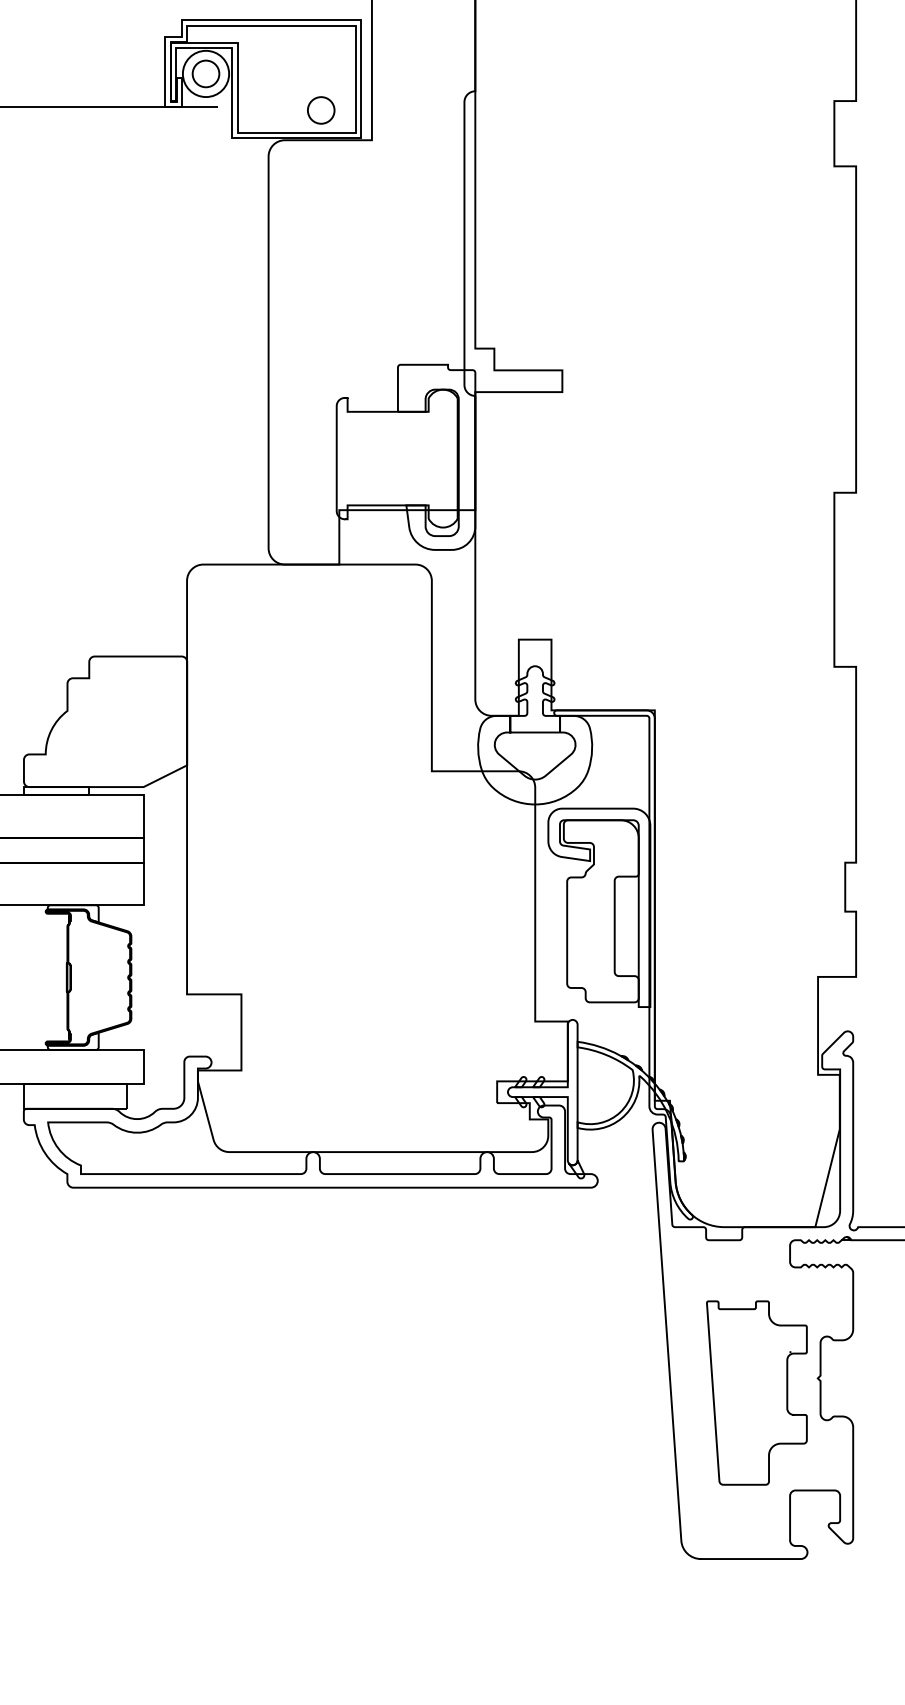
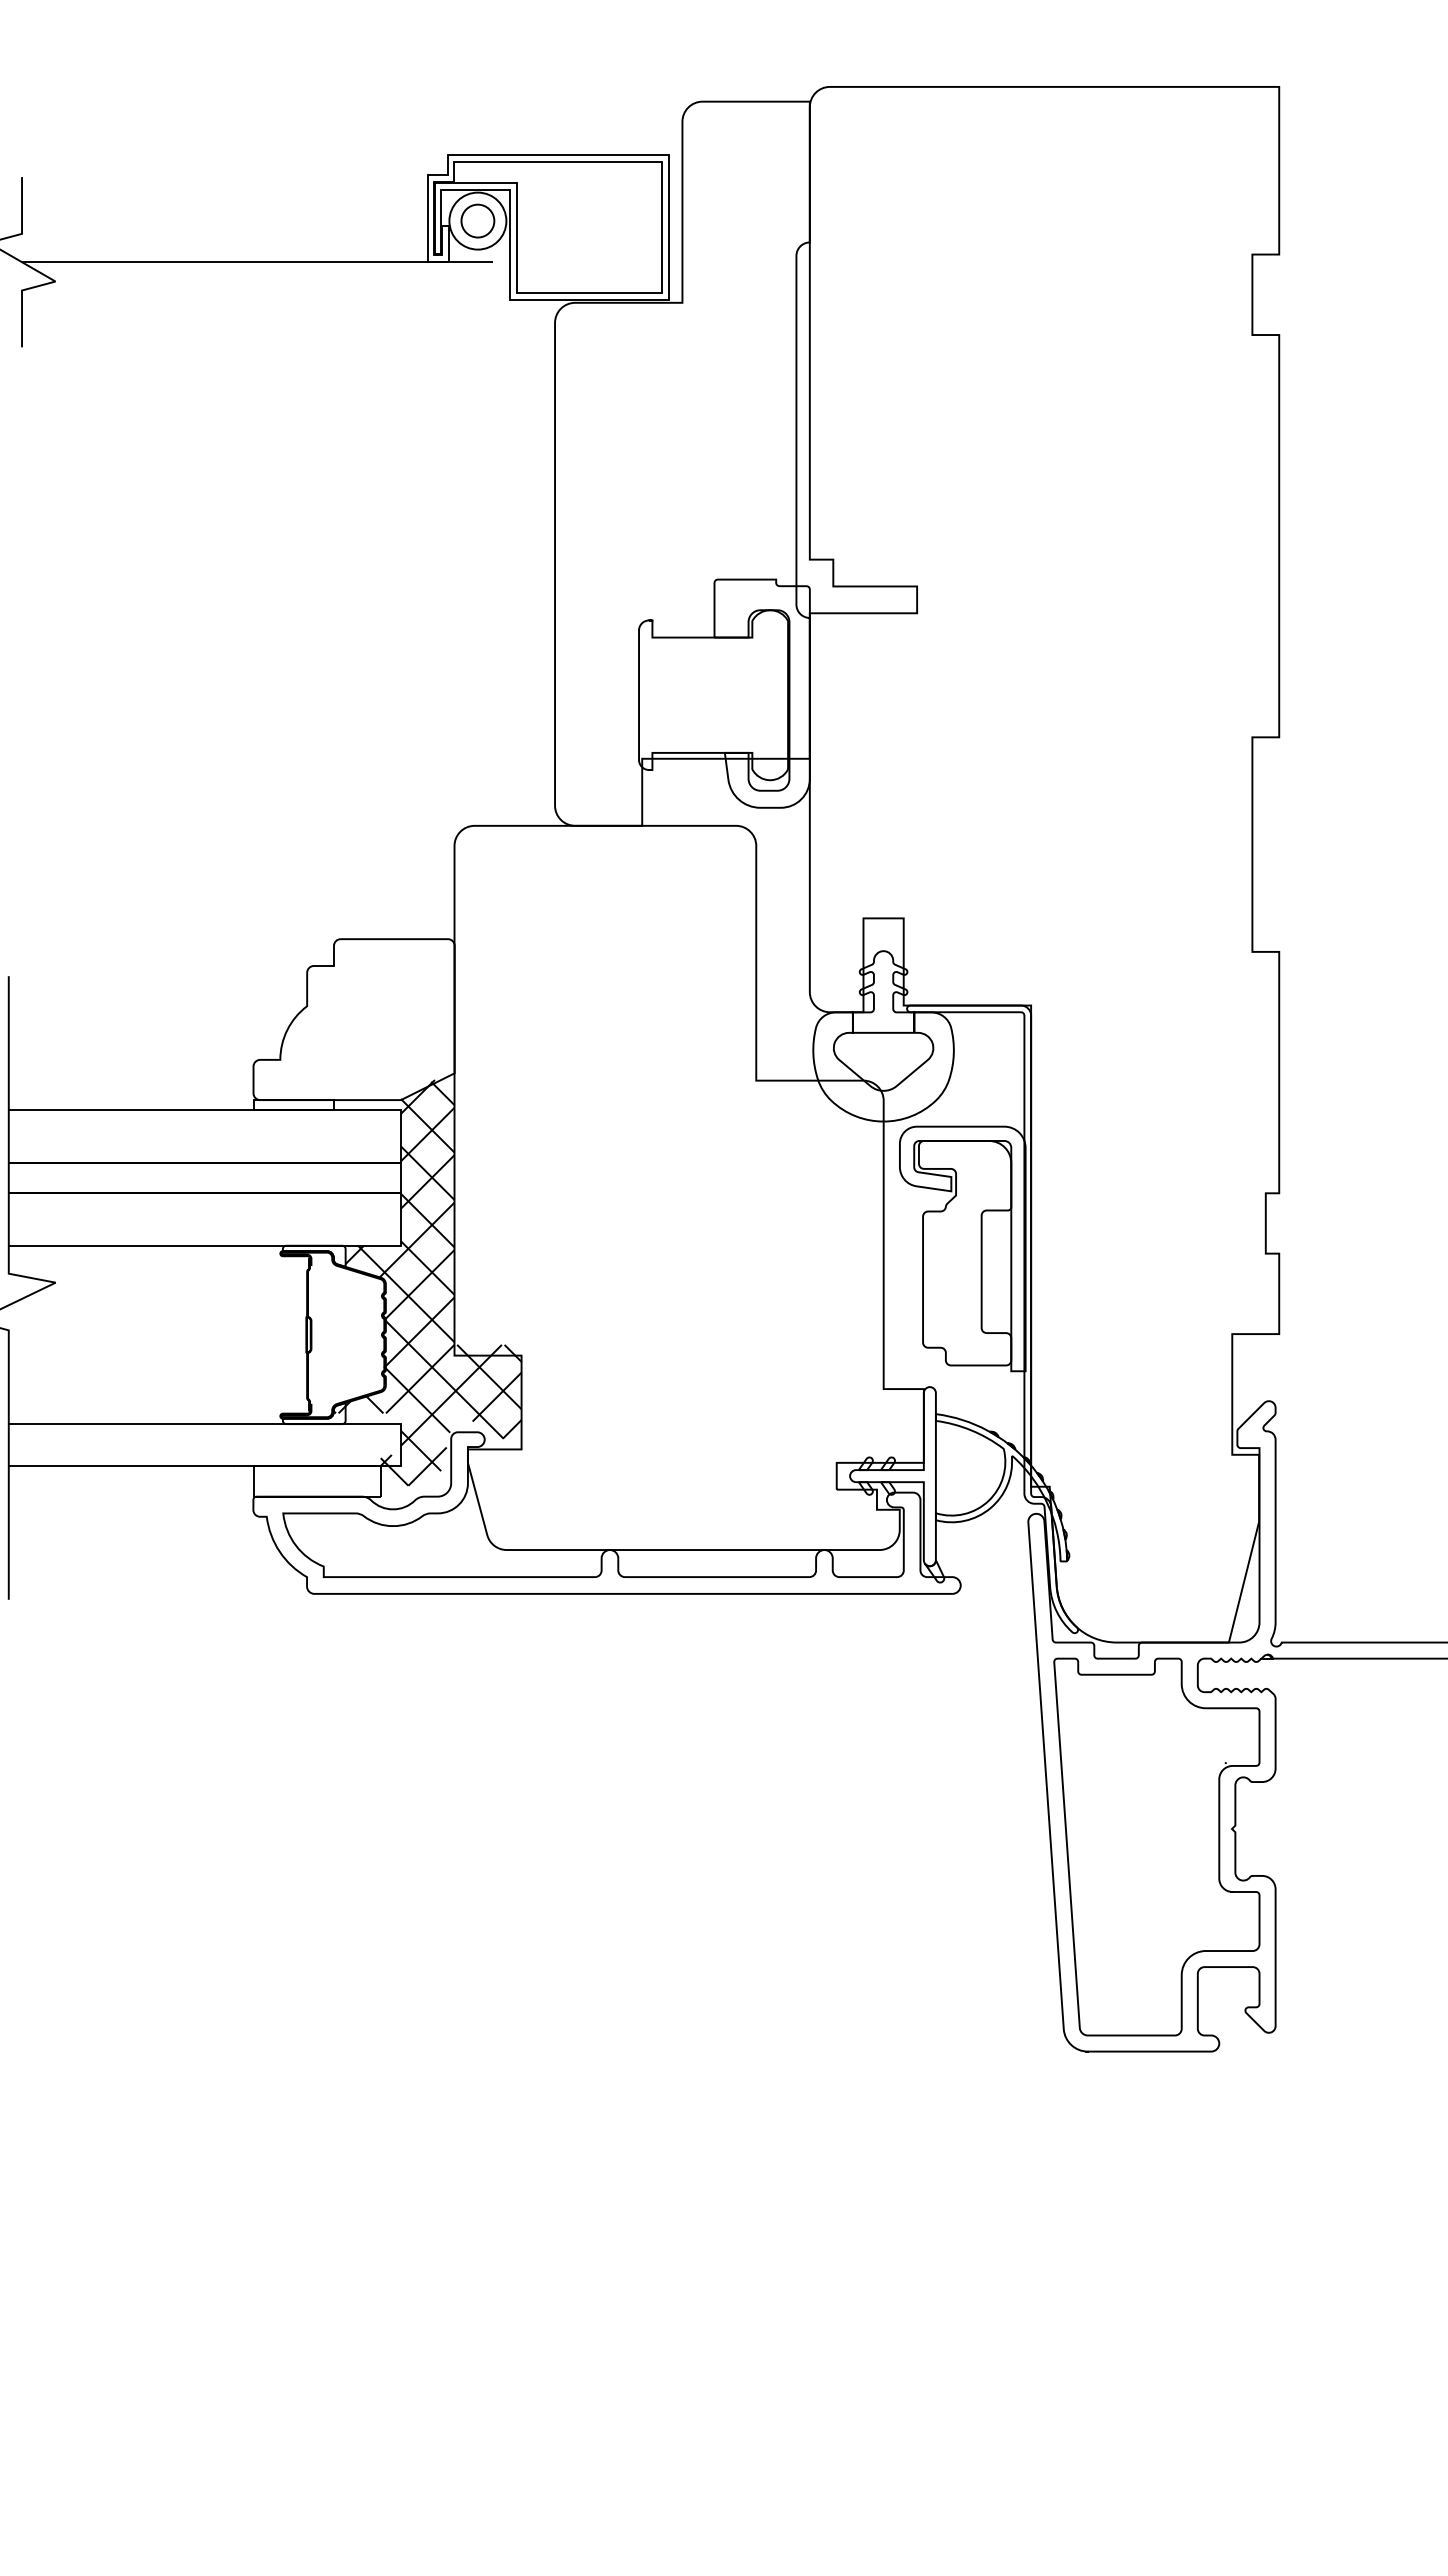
circle: (320, 109) -> (619, 265), removed
hatch: (165, 935) -> (427, 1282), added
part: (756, 1392) -> (1156, 1846), size x1.67

